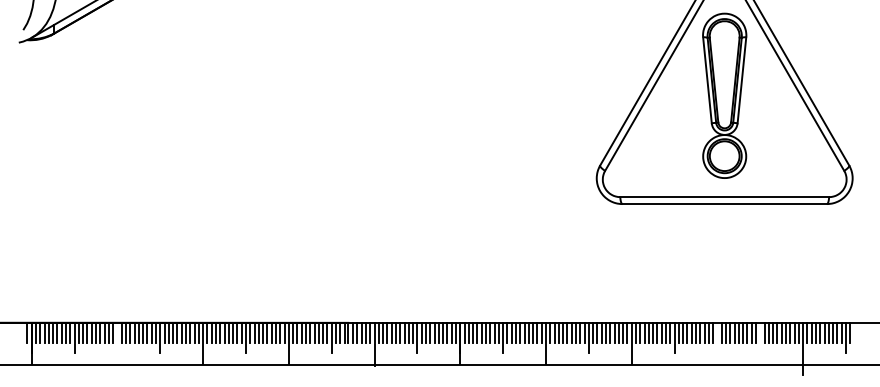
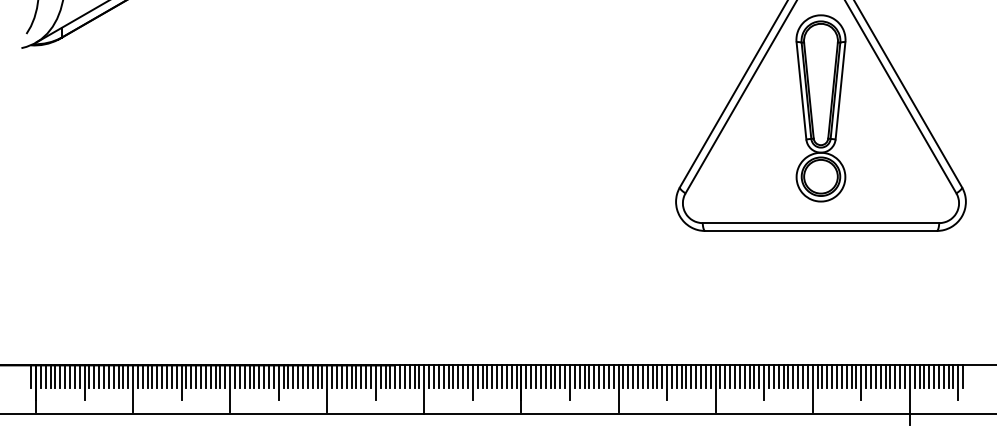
line: (760, 337) -> (861, 382), added
line: (117, 343) -> (133, 388), added
line: (717, 343) -> (812, 388), added

